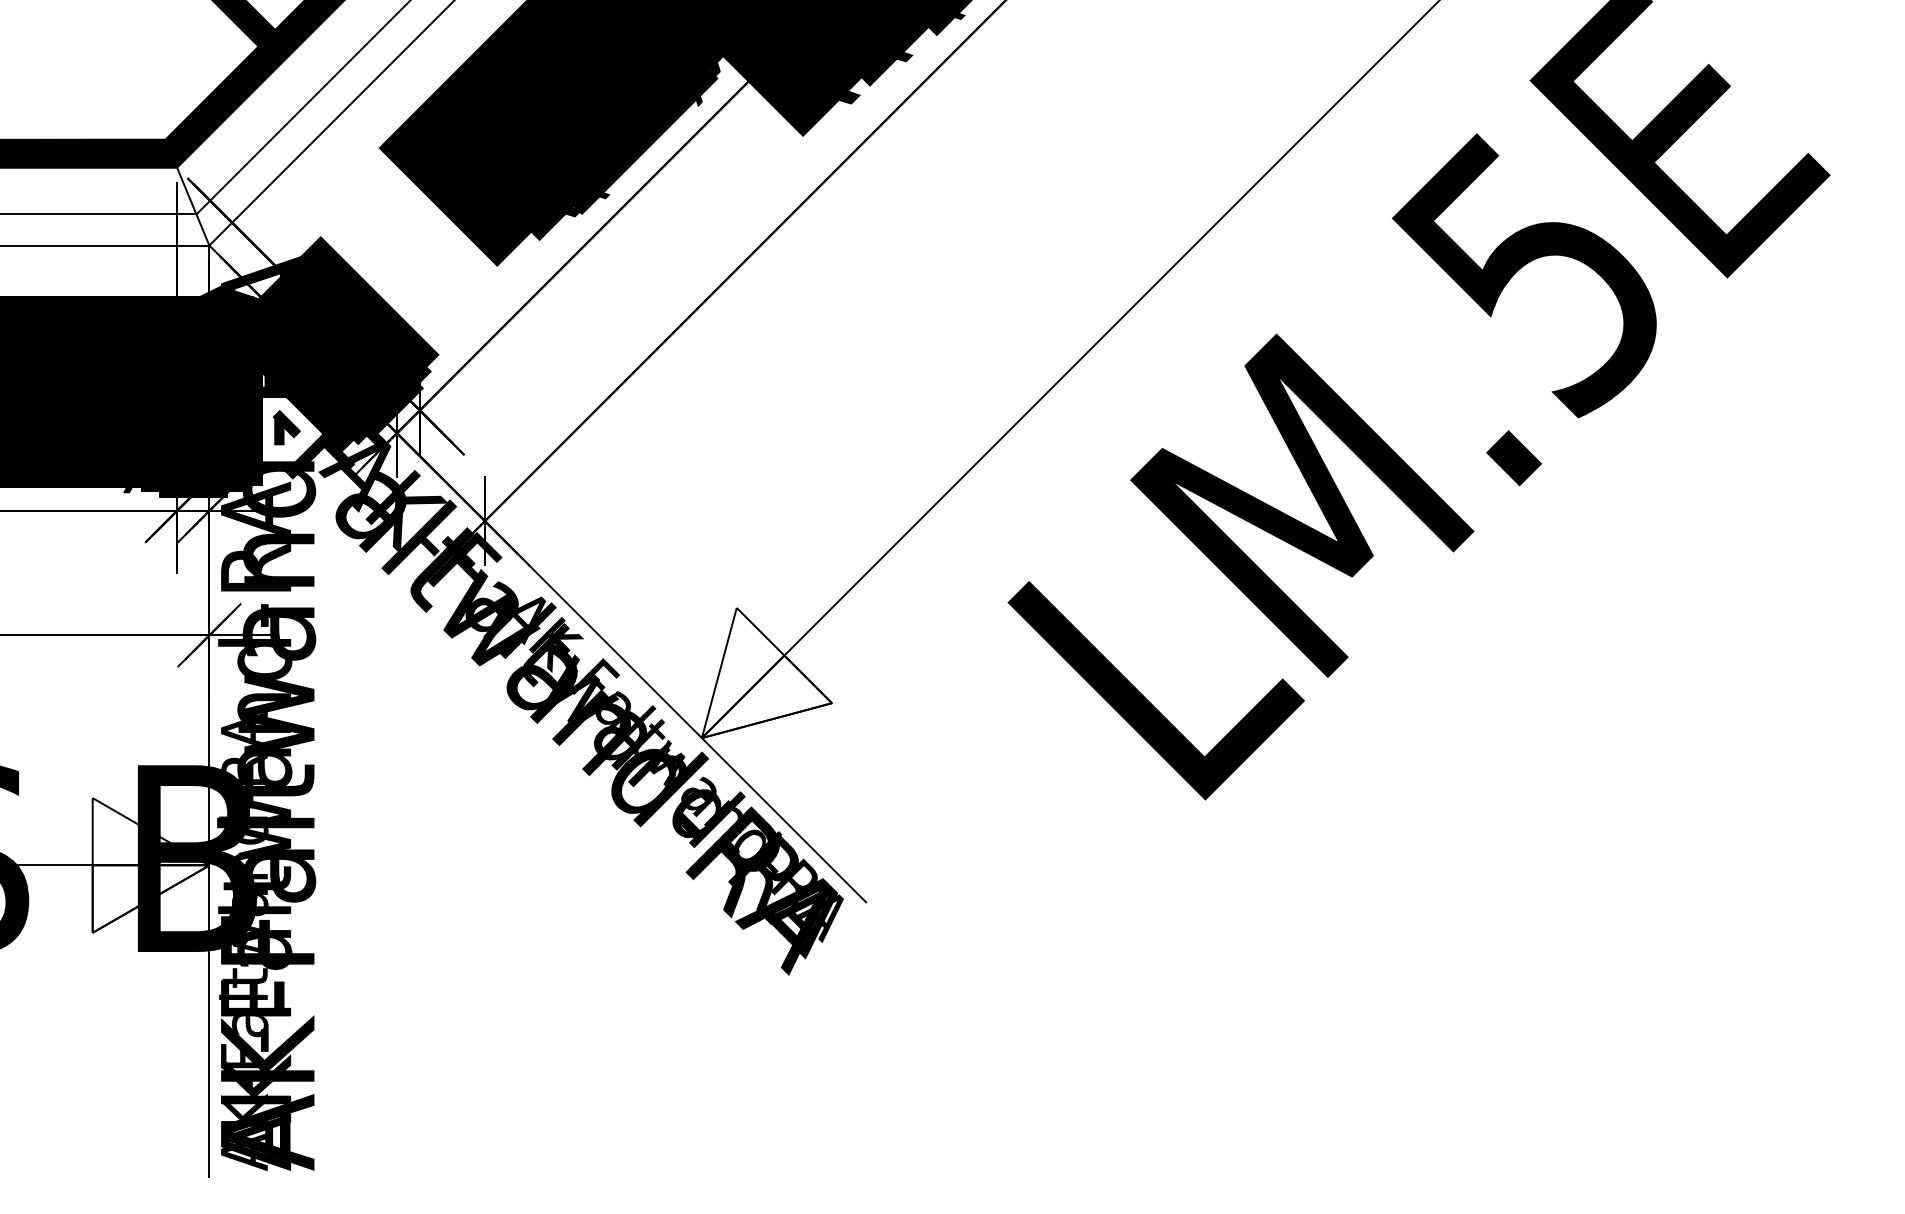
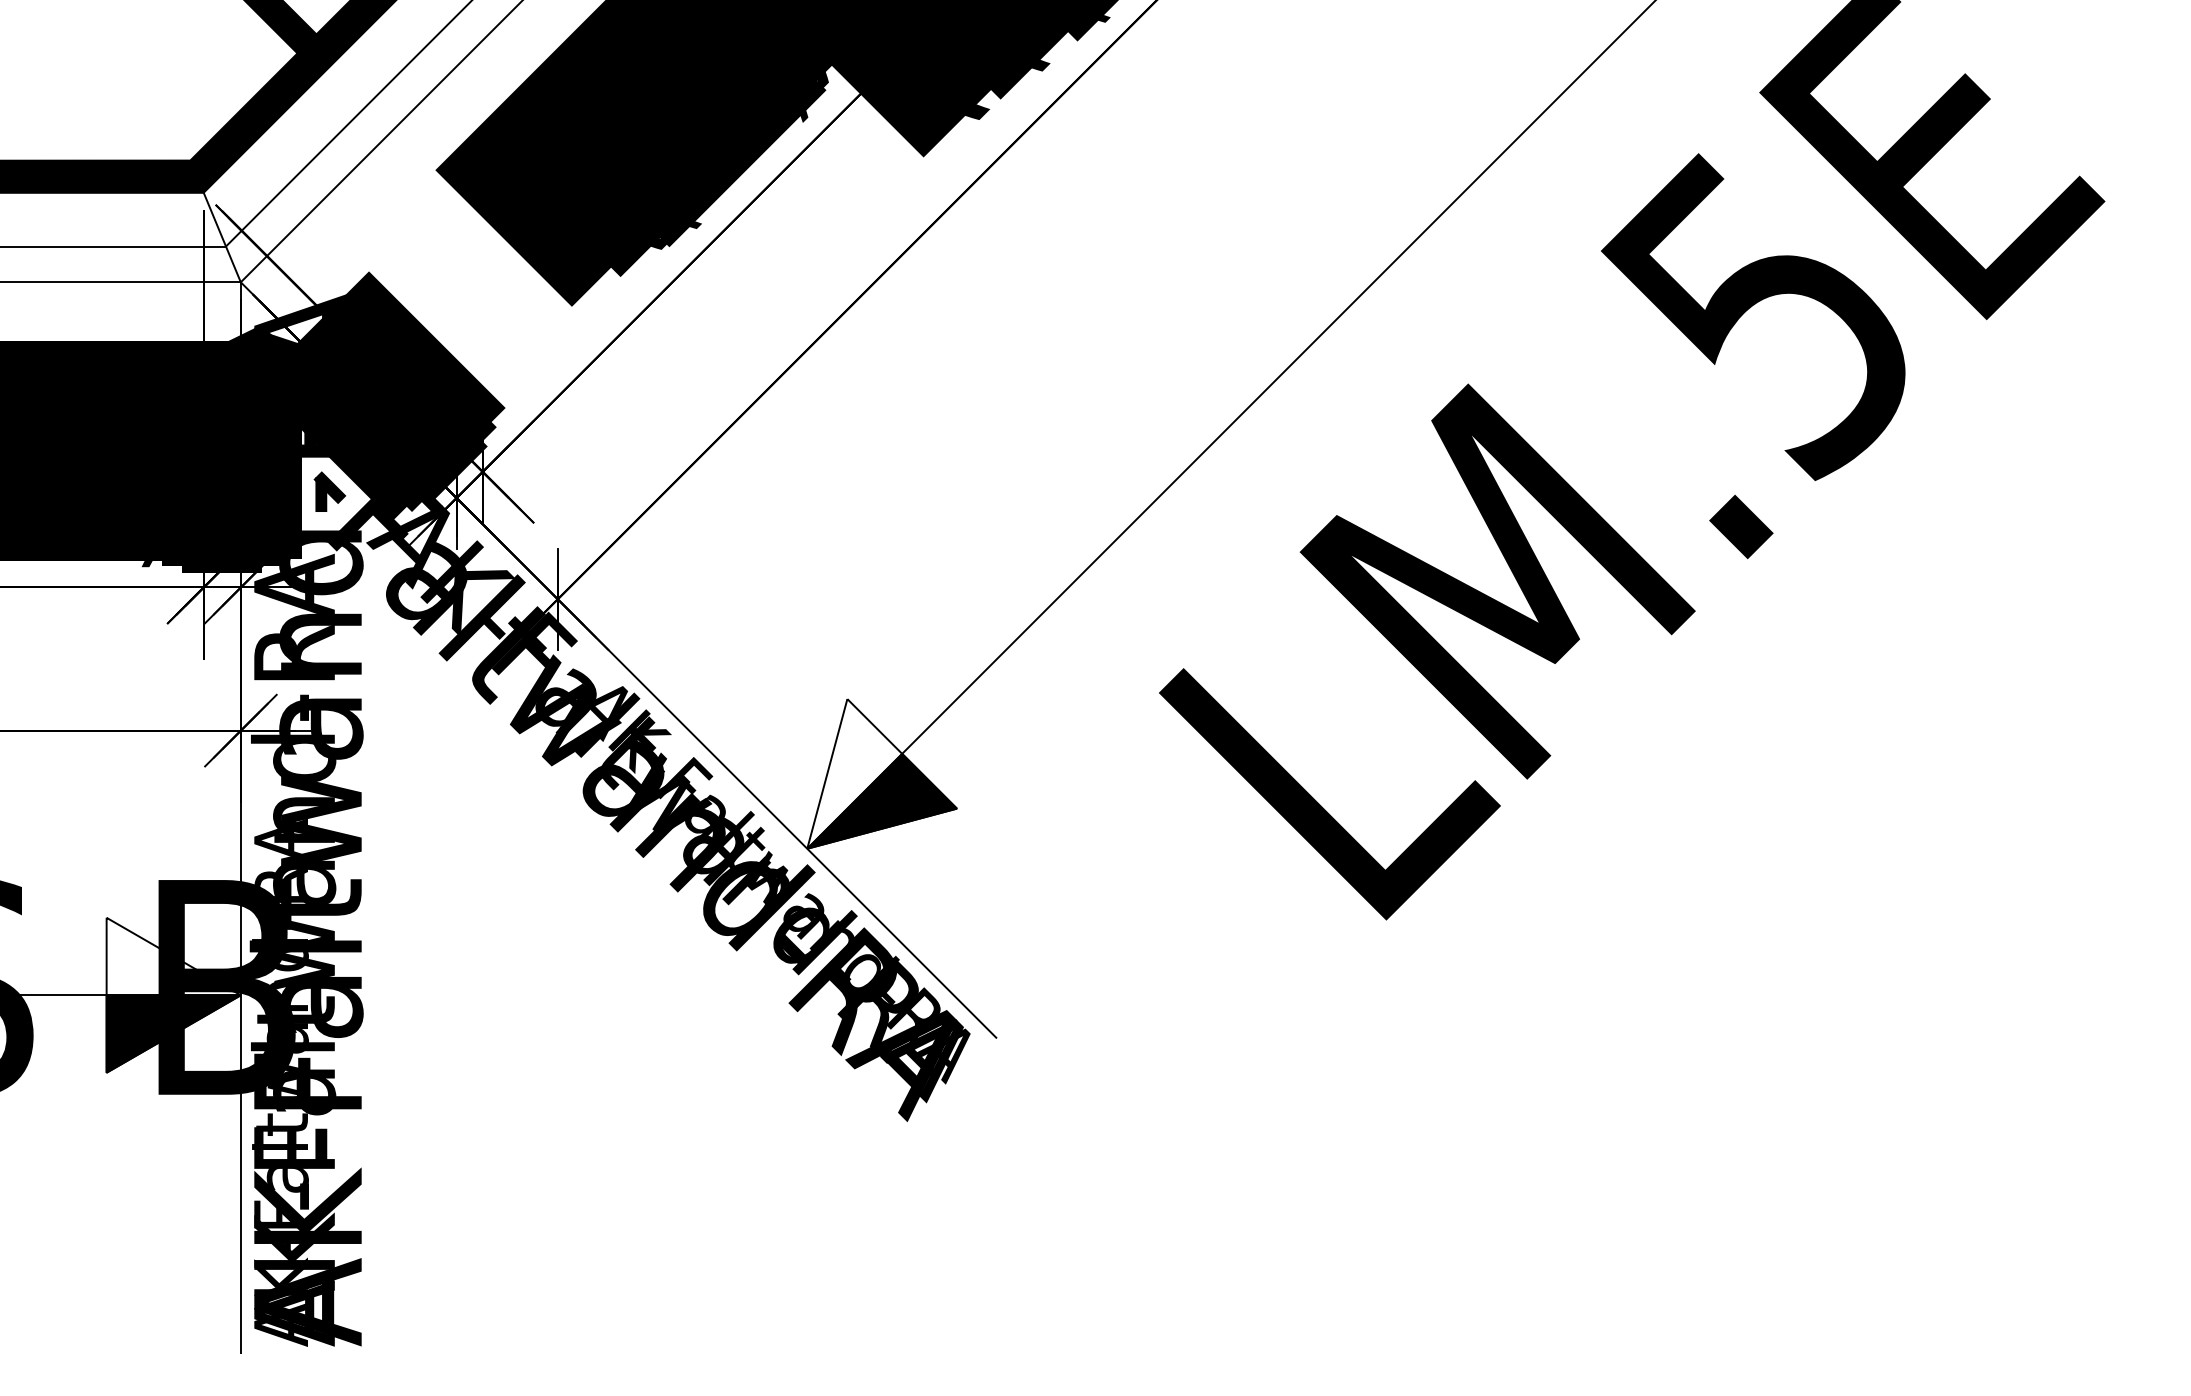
fill: (766, 696) -> (881, 800), added
fill: (150, 898) -> (173, 1033), added

